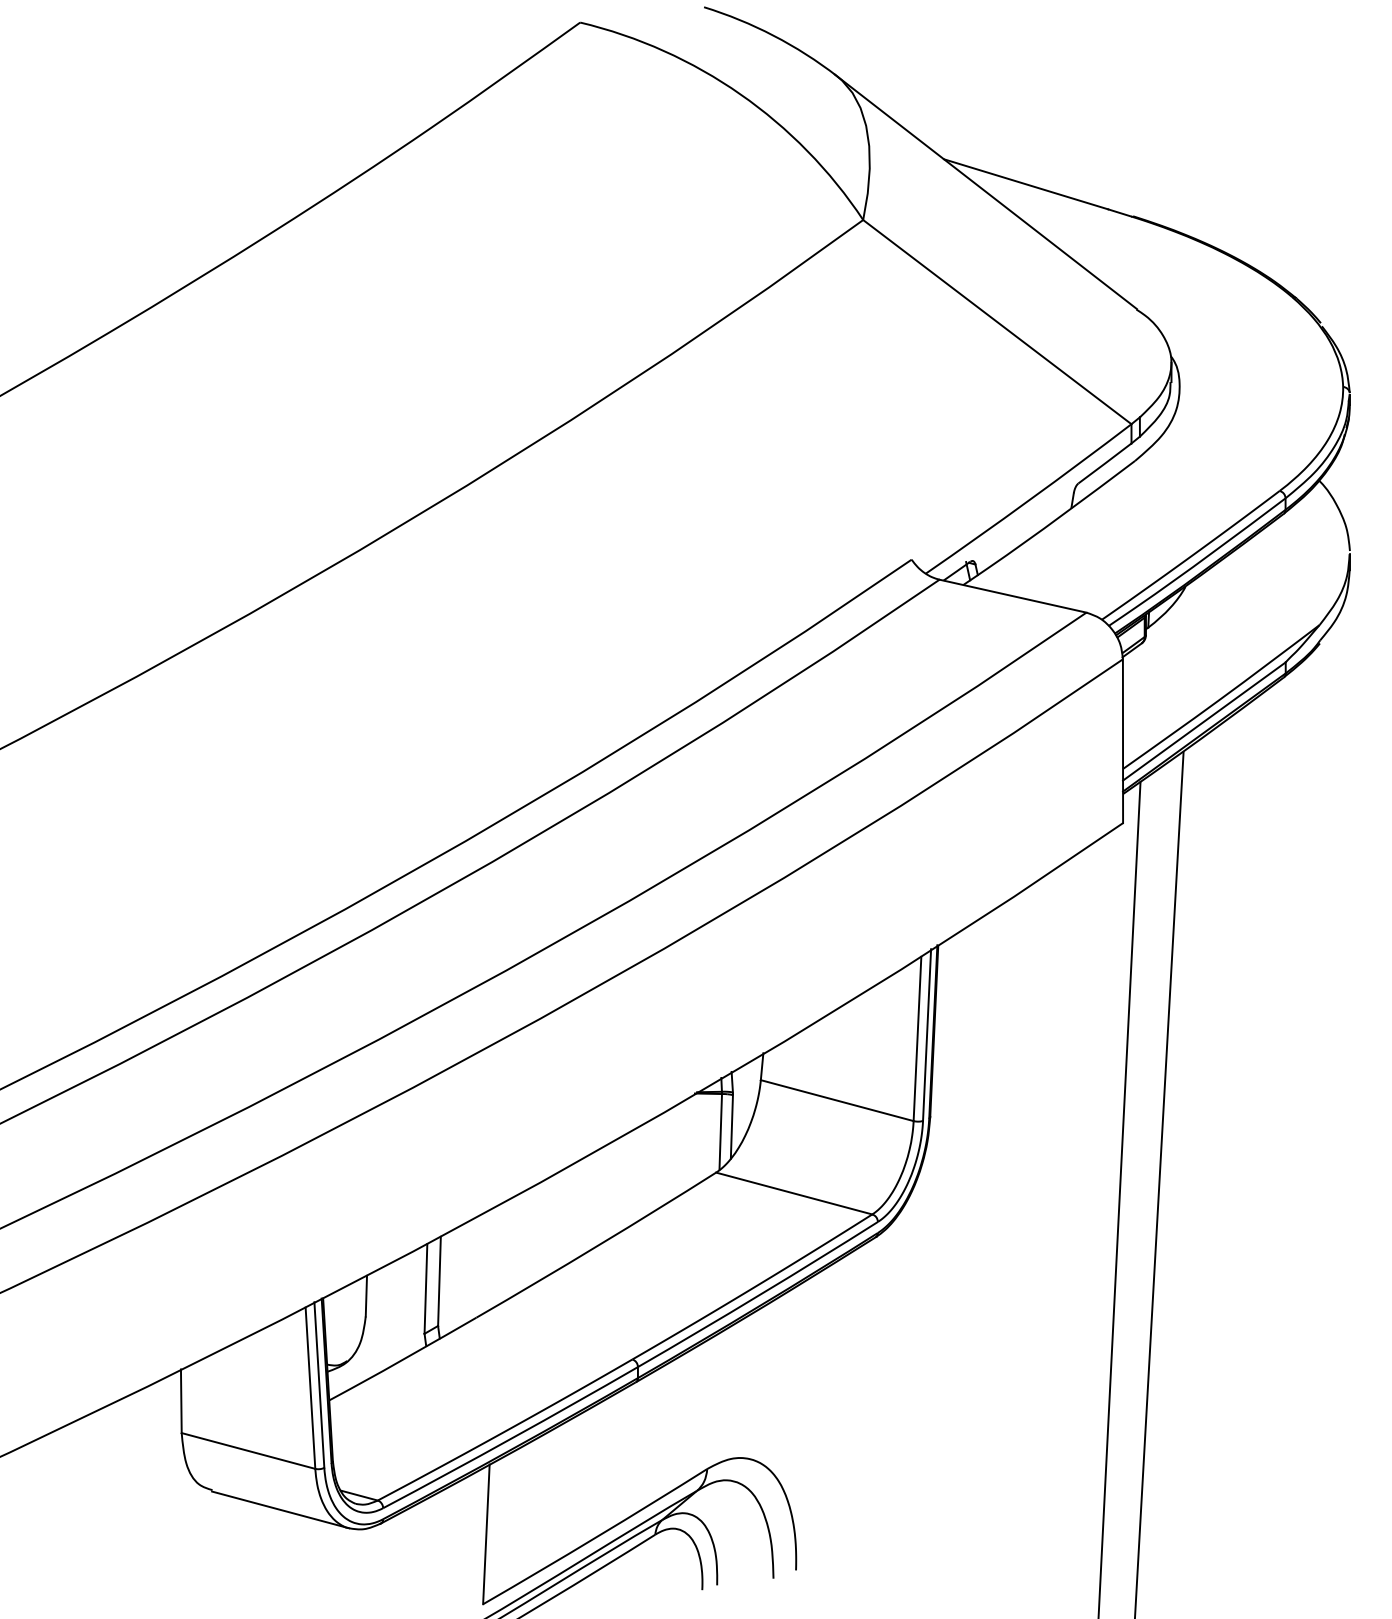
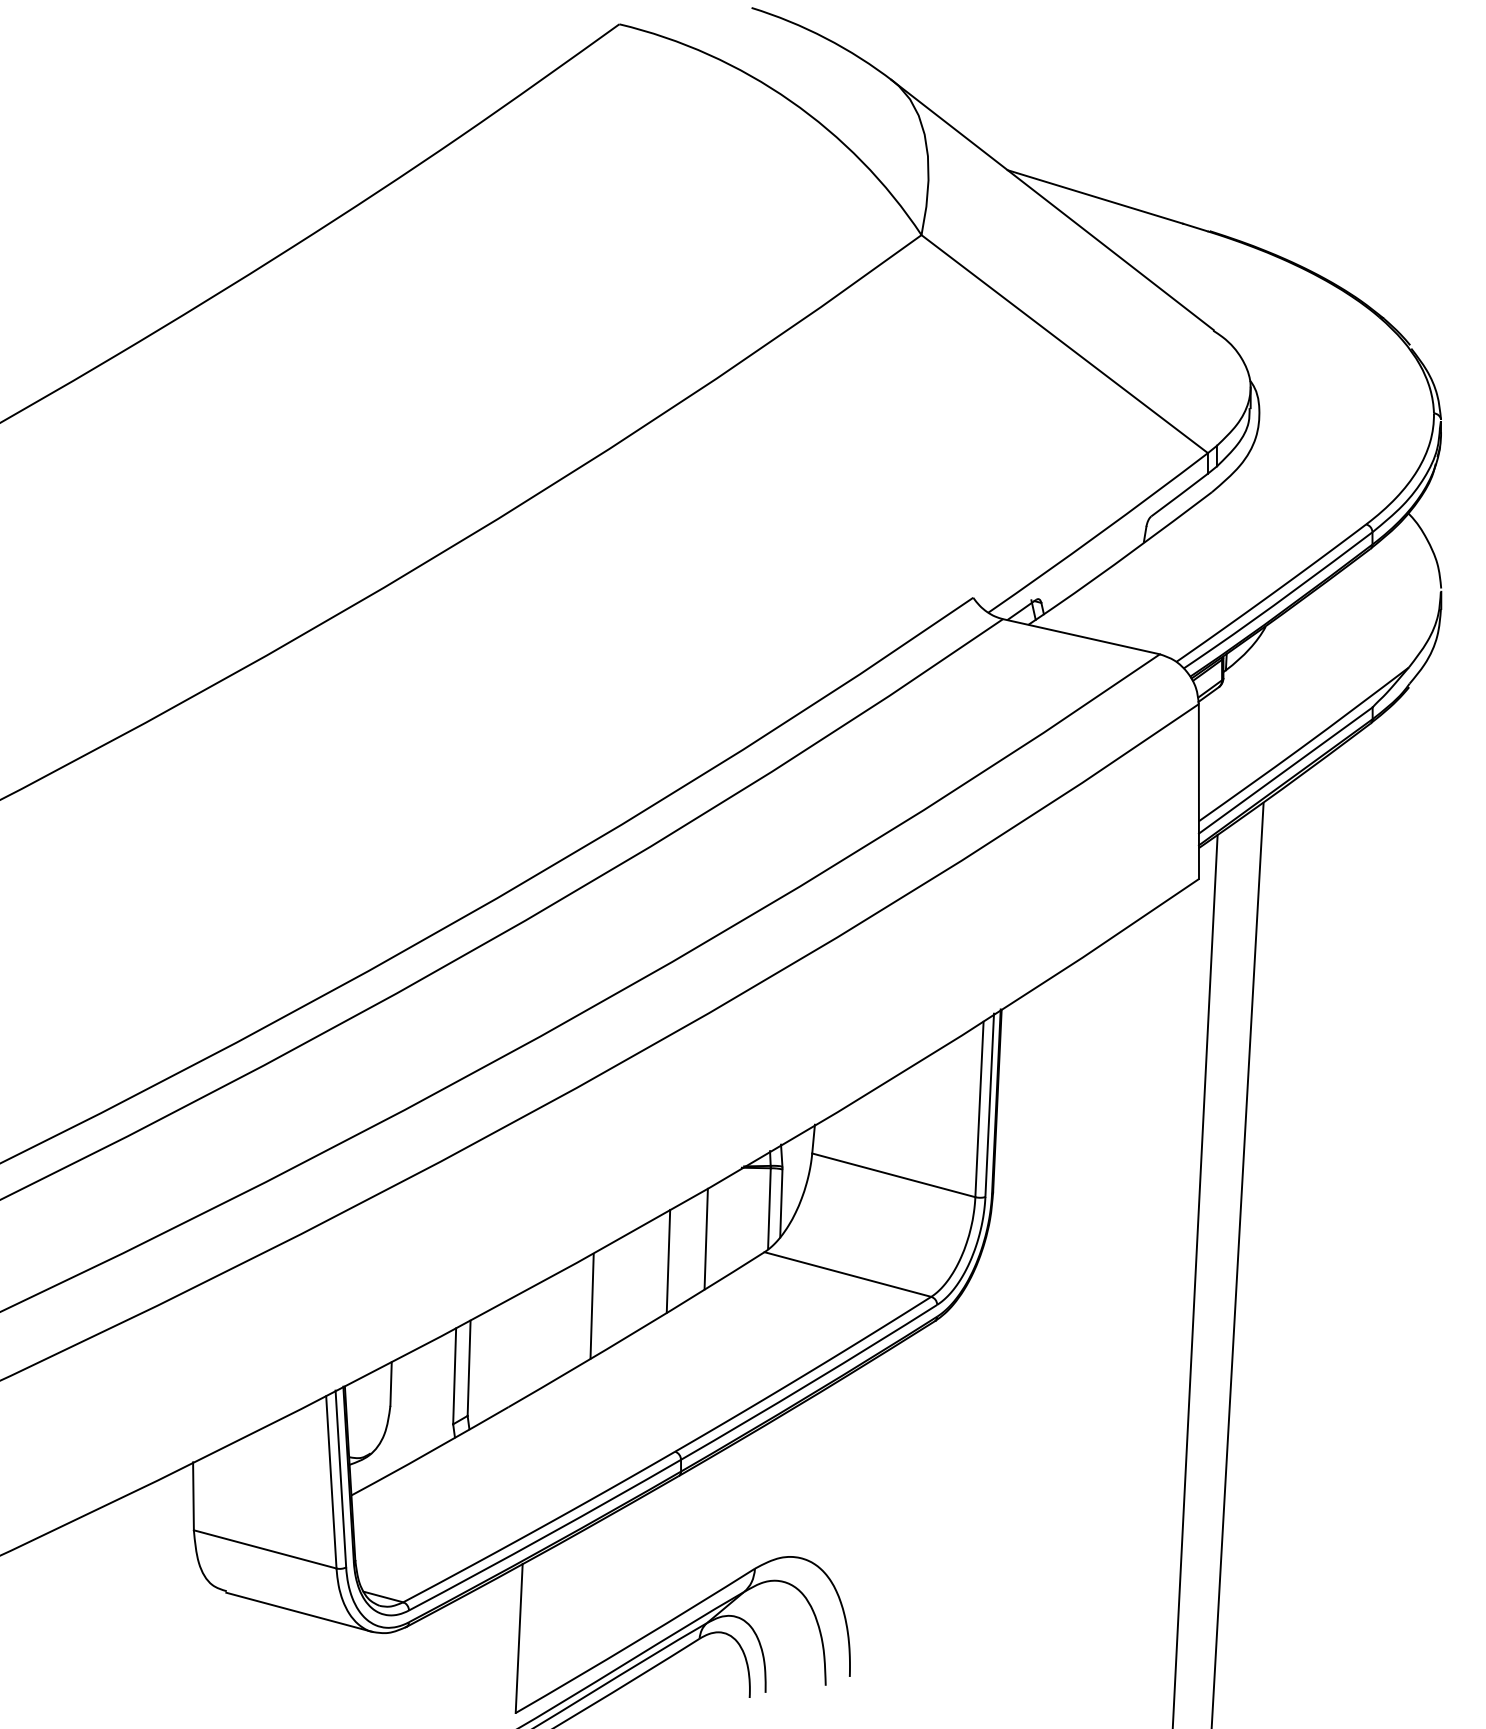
line: (661, 1160) -> (706, 1239), added
line: (625, 1181) -> (667, 1261), added
line: (554, 1223) -> (591, 1306), added

